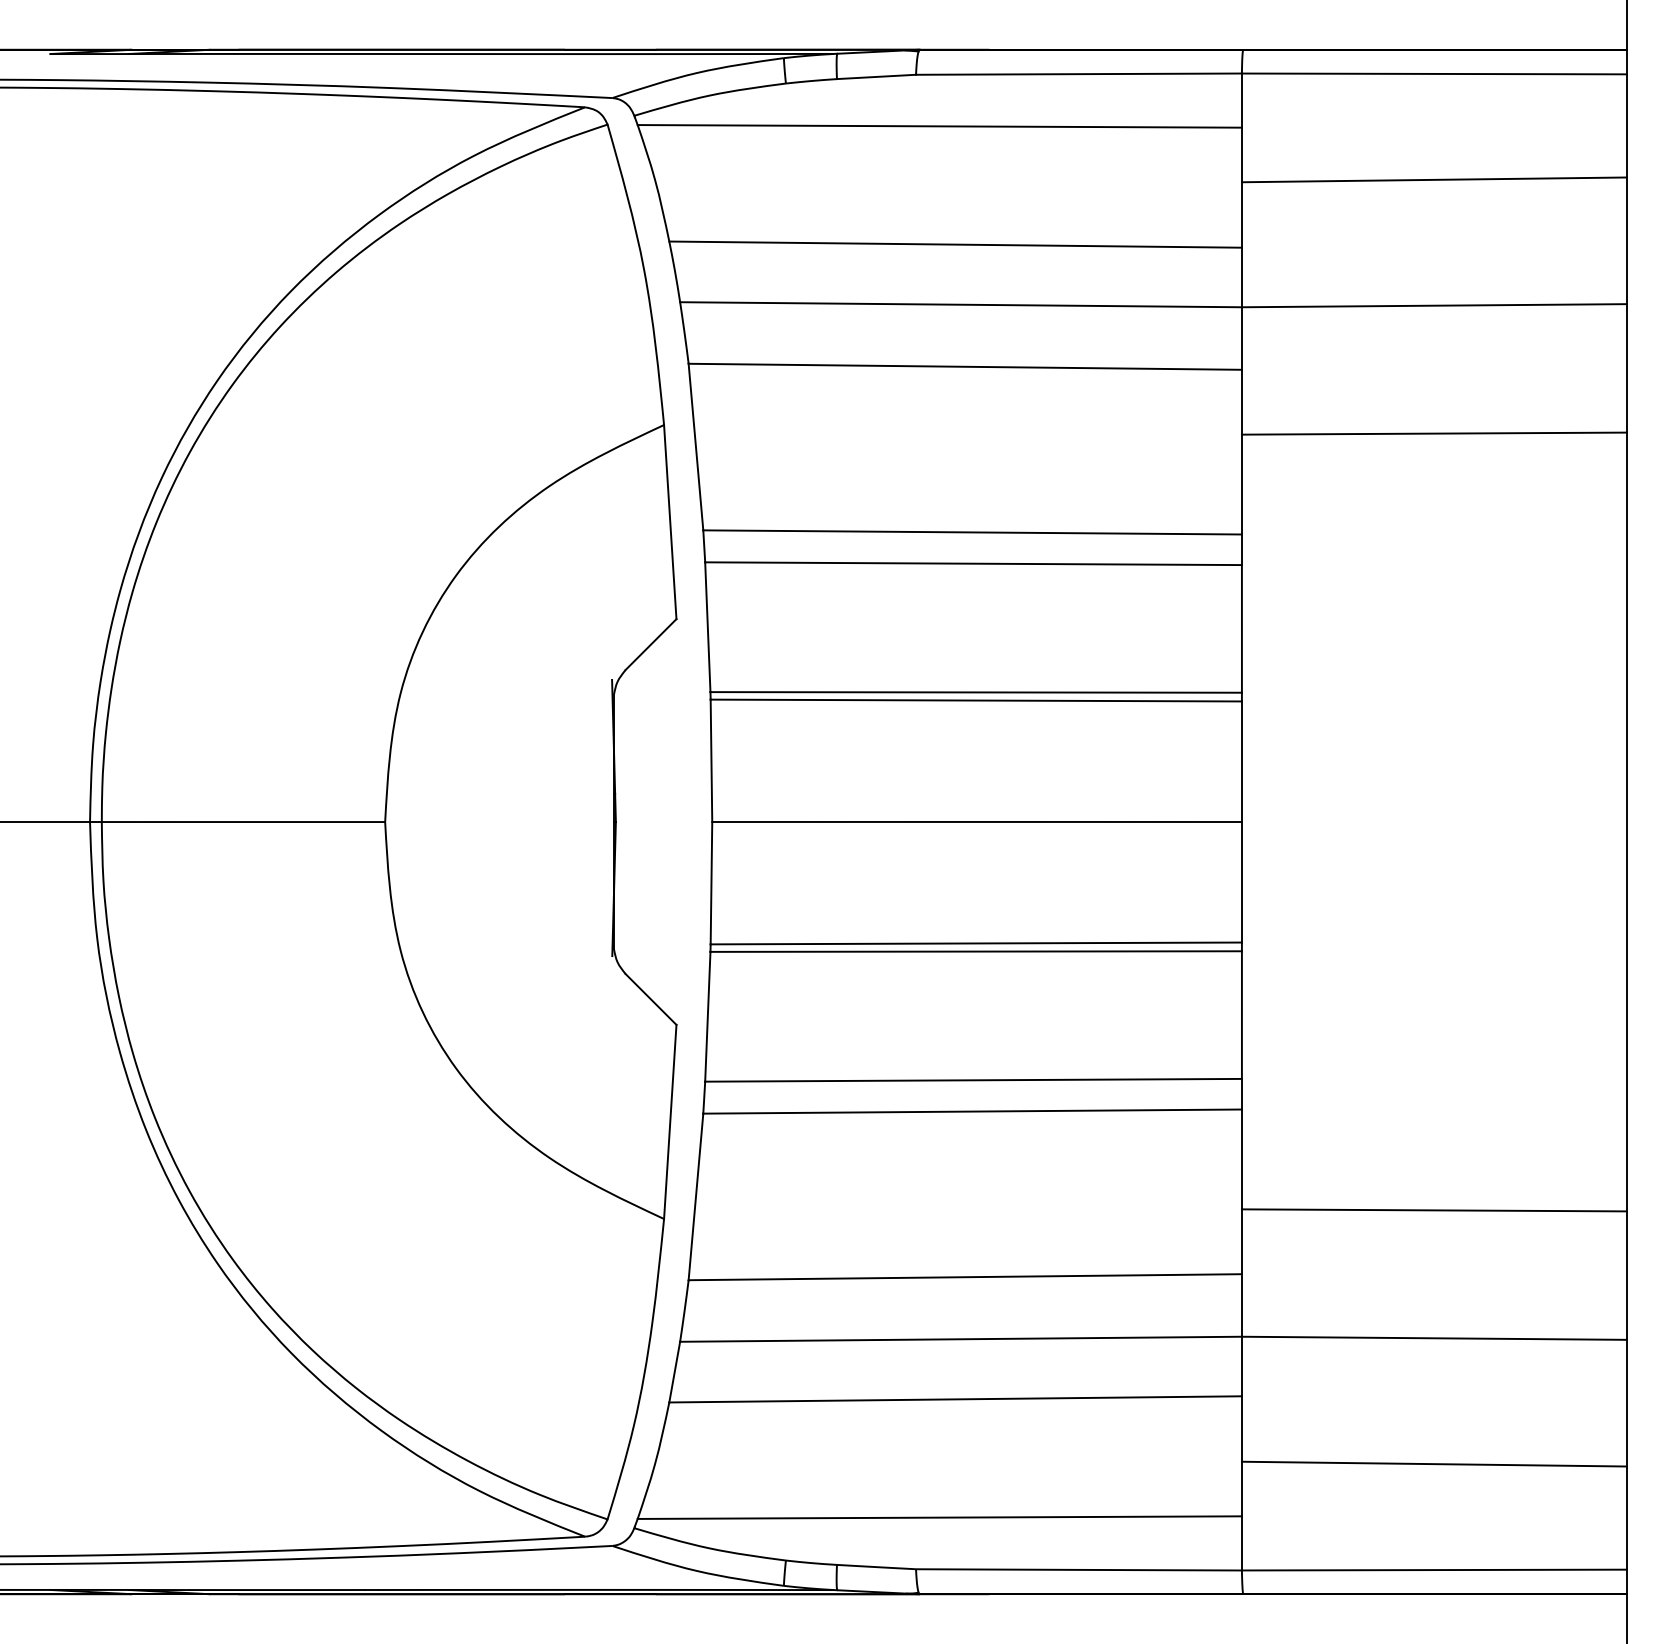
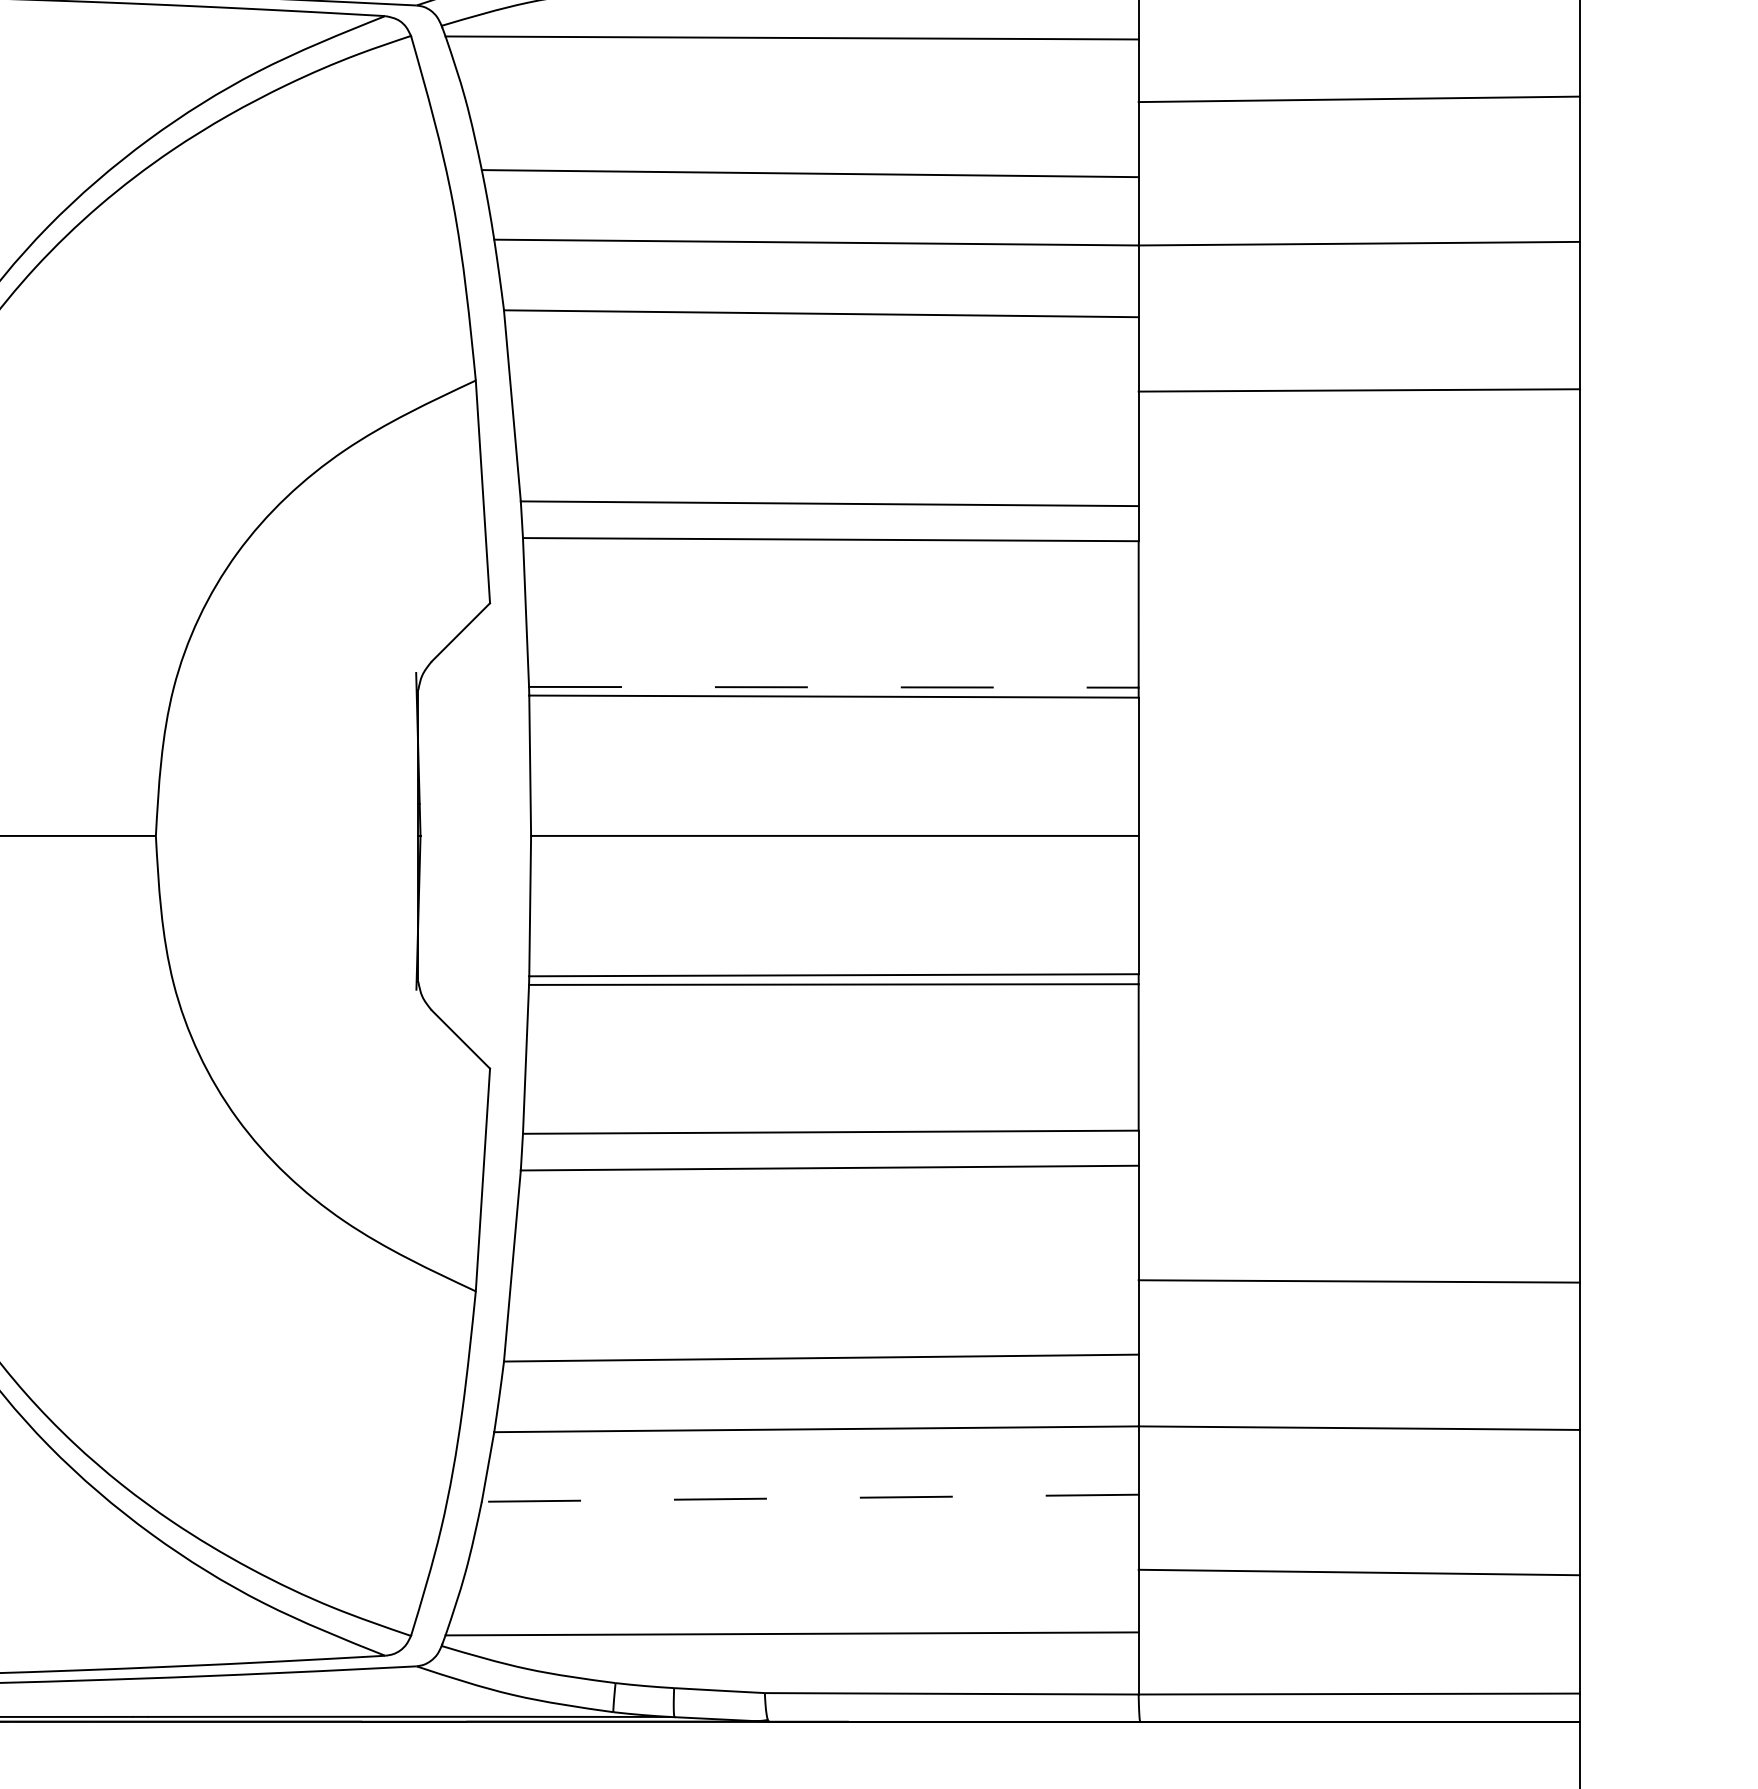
line: (976, 692) -> (834, 687), solid -> dashed
line: (955, 1399) -> (810, 1498), solid -> dashed

